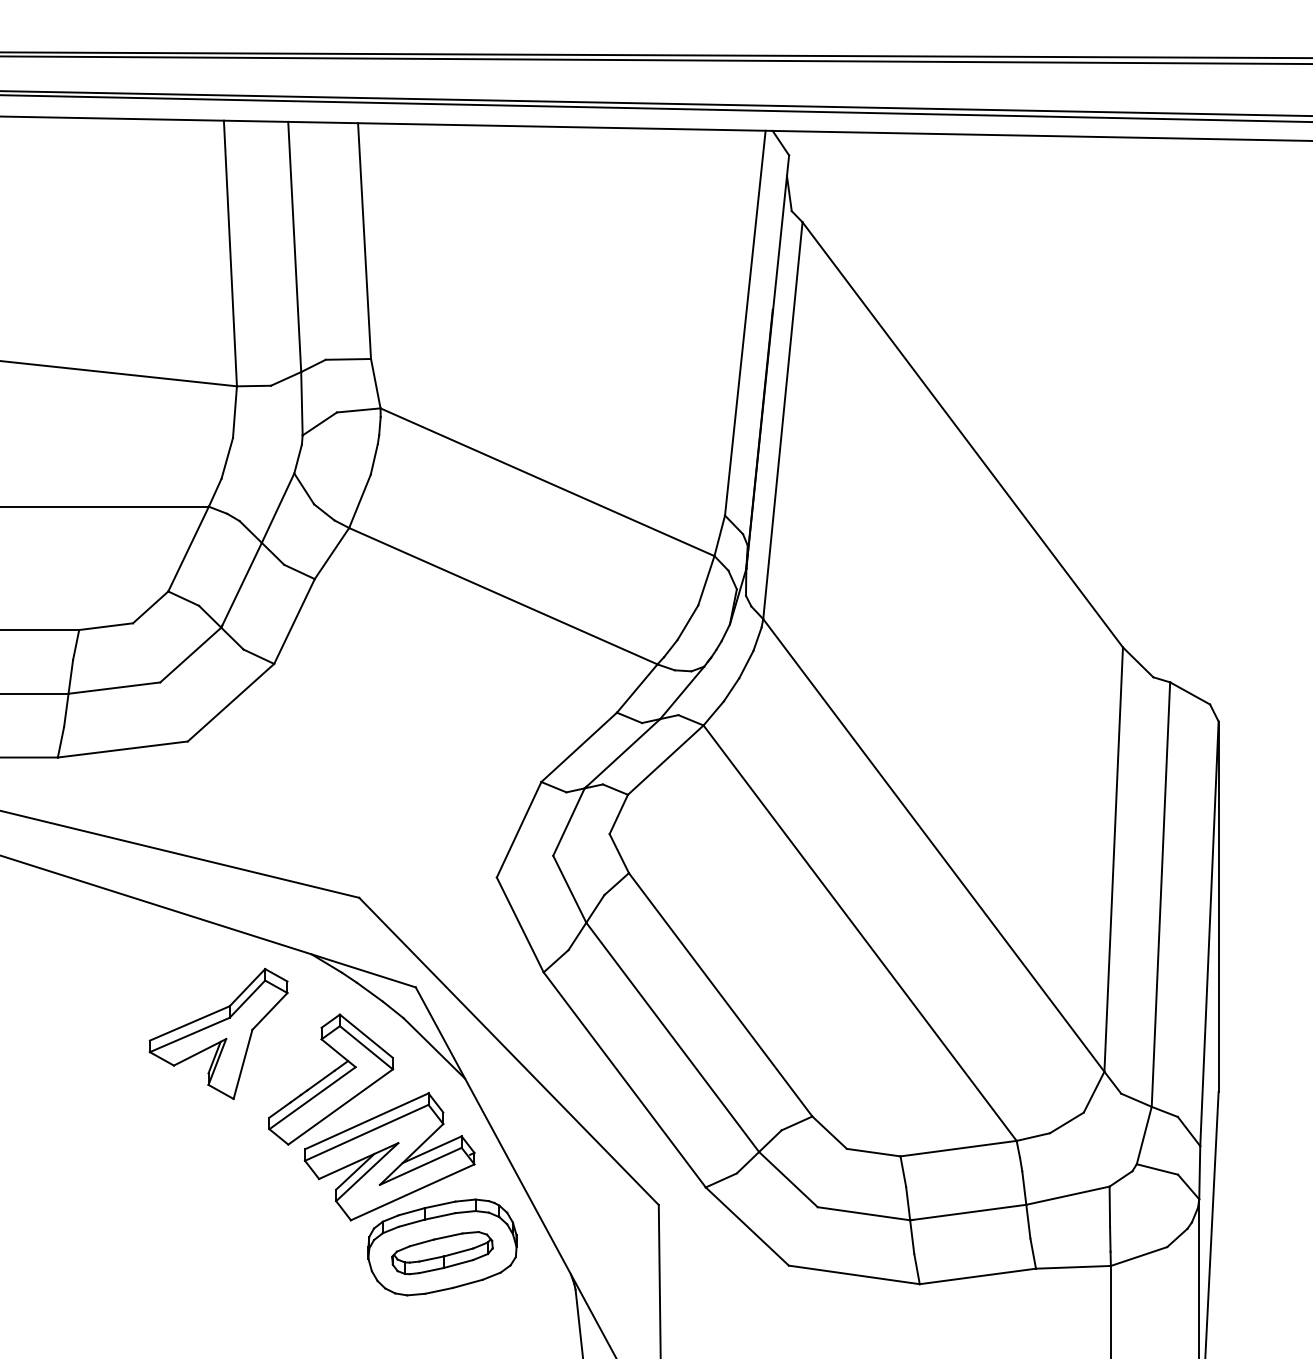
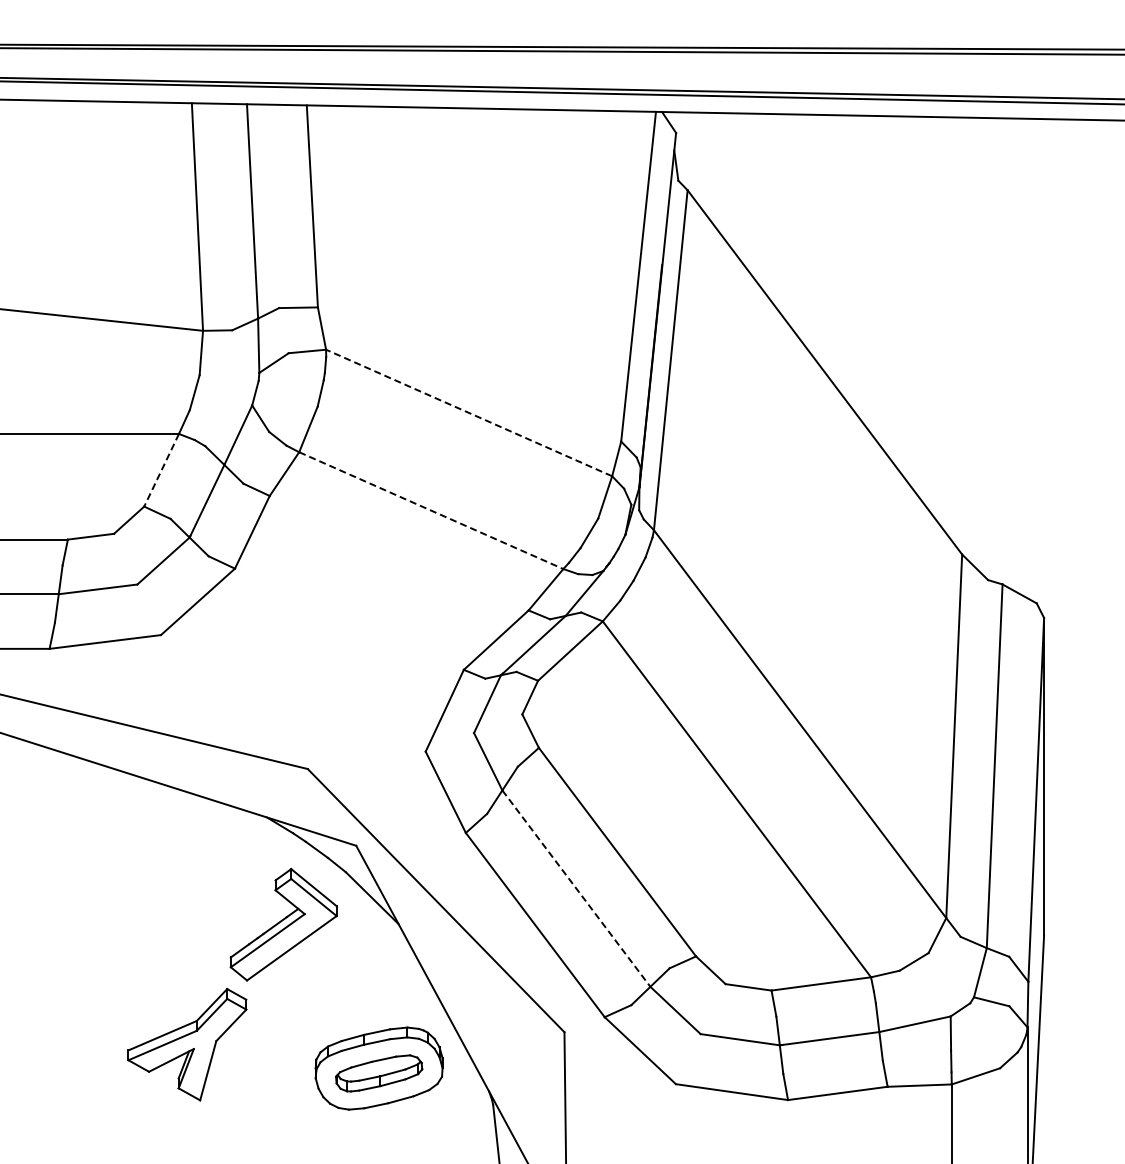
line: (546, 481) -> (468, 412), solid -> dashed
line: (188, 549) -> (161, 470), solid -> dashed
line: (503, 596) -> (431, 510), solid -> dashed
part: (218, 1033) -> (187, 1044), moved
line: (672, 1037) -> (576, 888), solid -> dashed
part: (389, 1156) -> (333, 990), removed

